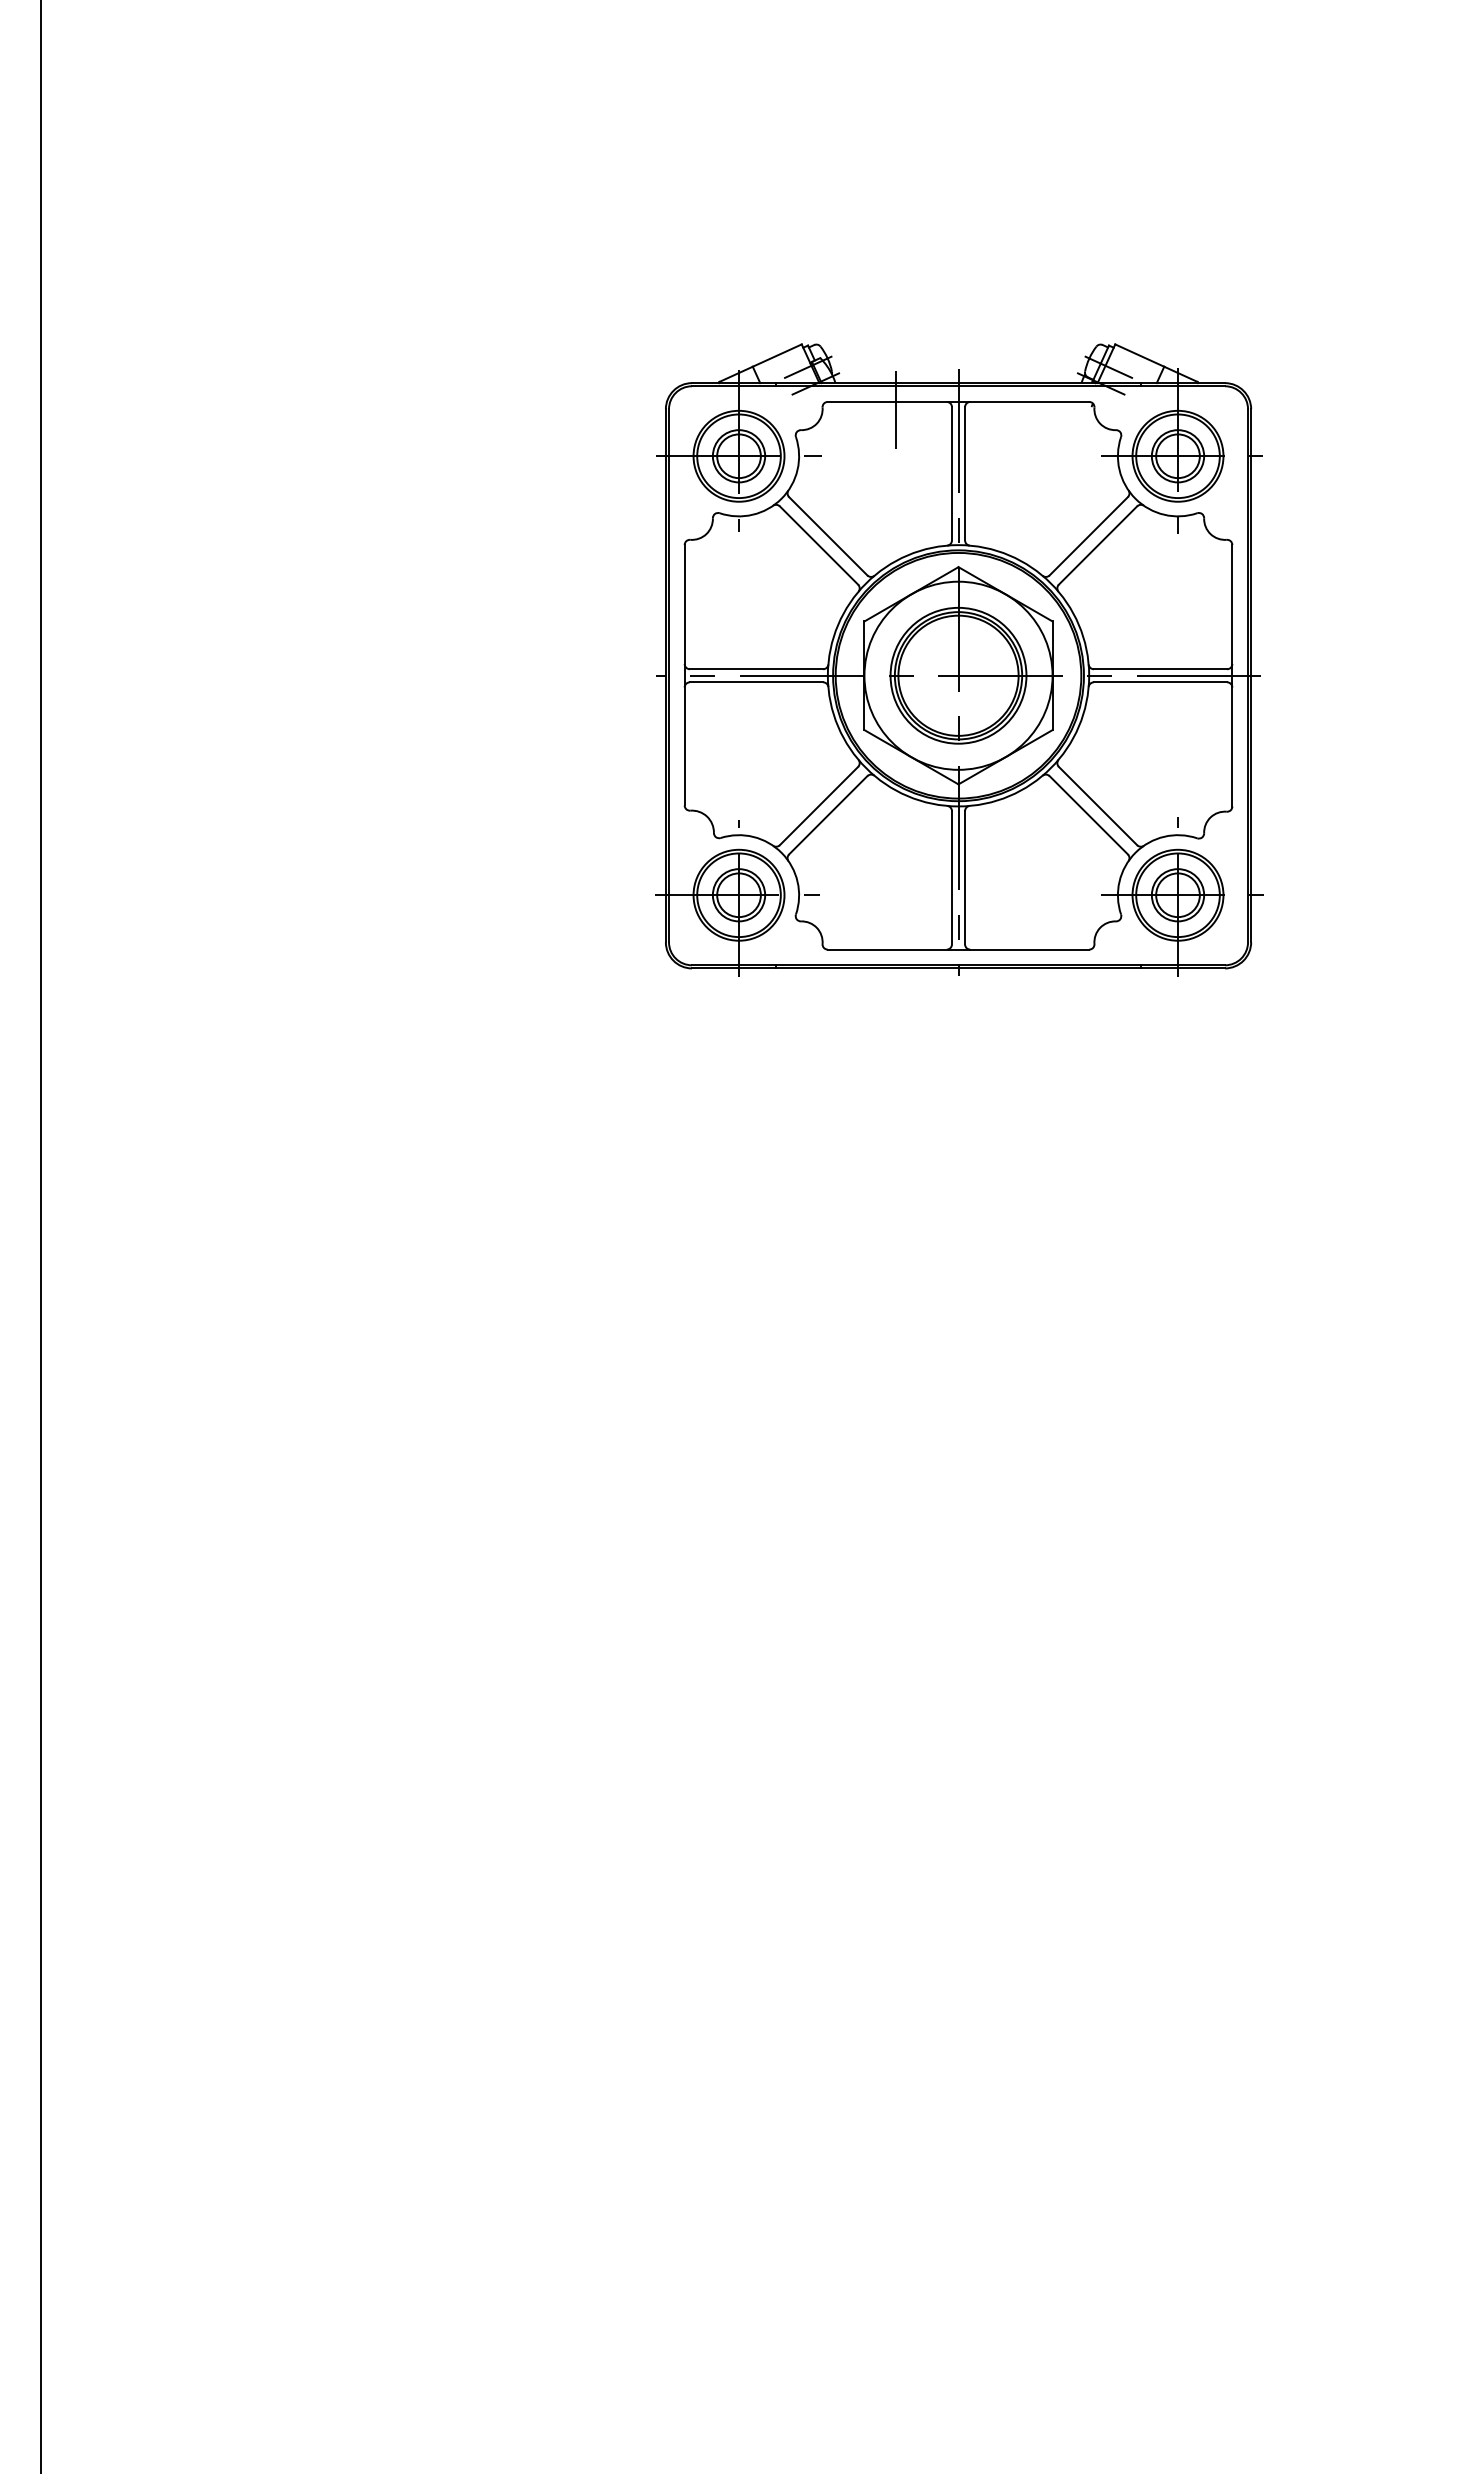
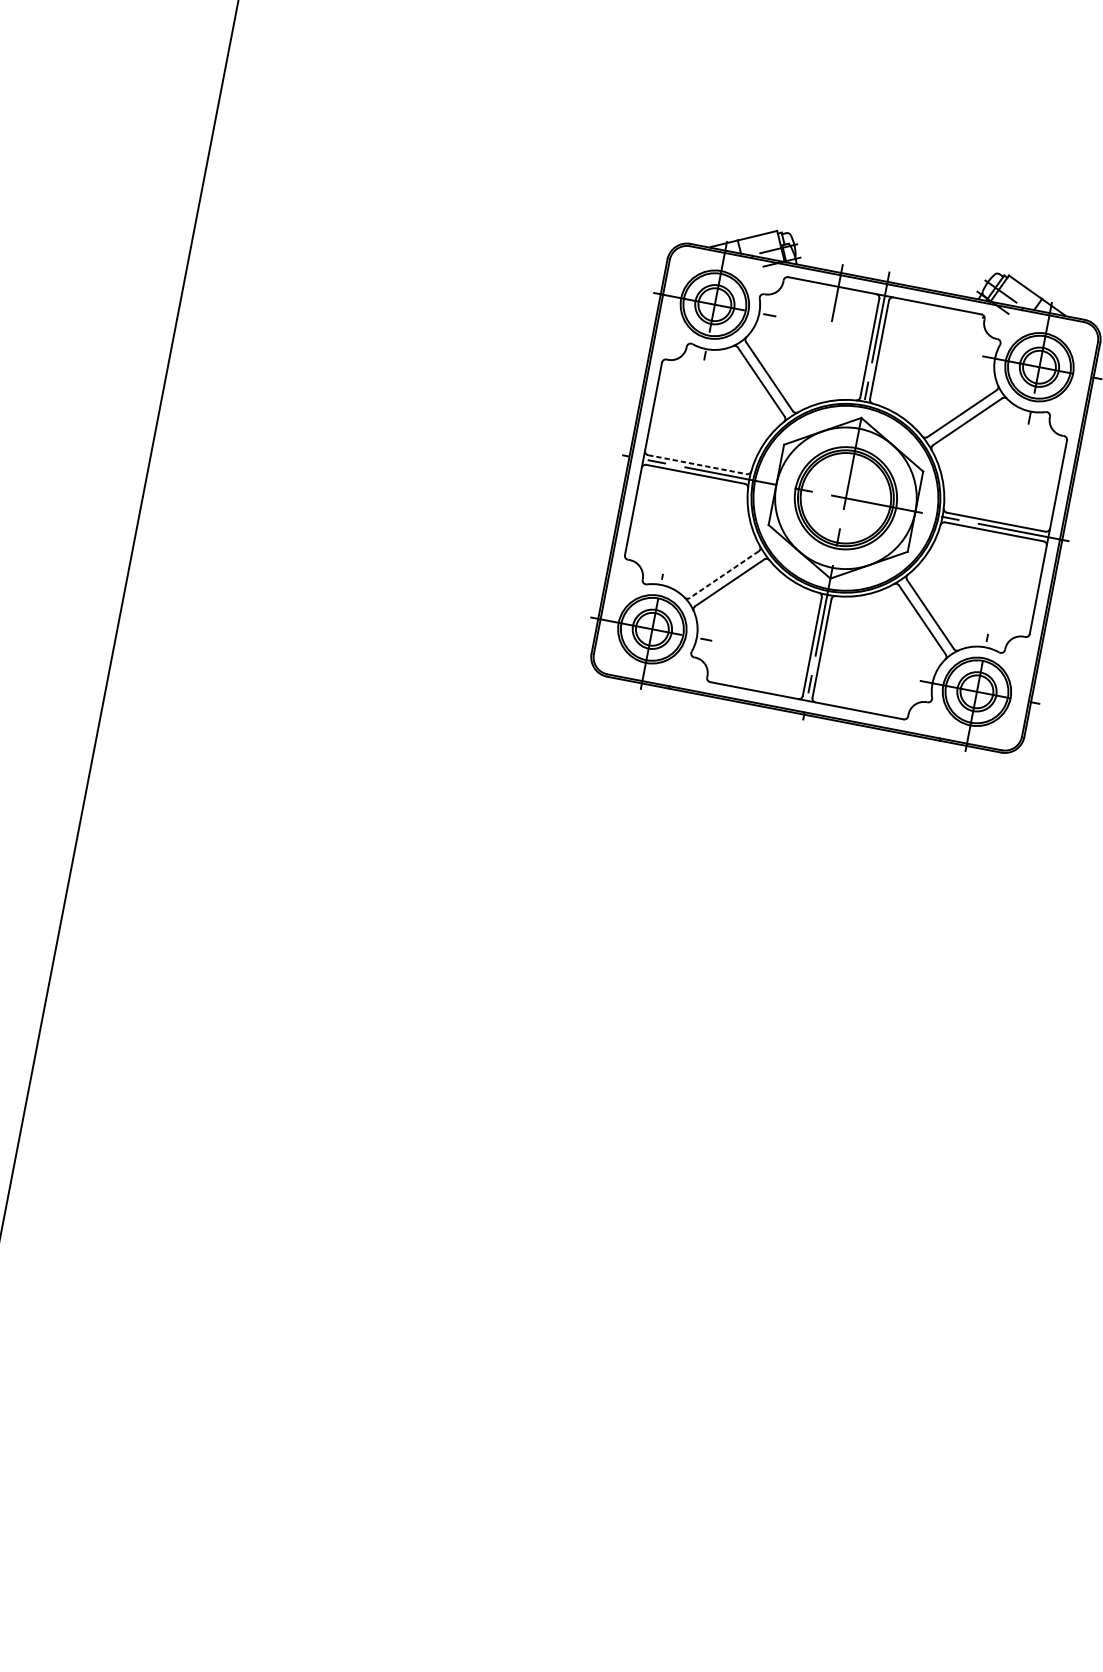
line: (756, 669) -> (697, 464), solid -> dashed
line: (818, 806) -> (723, 574), solid -> dashed

